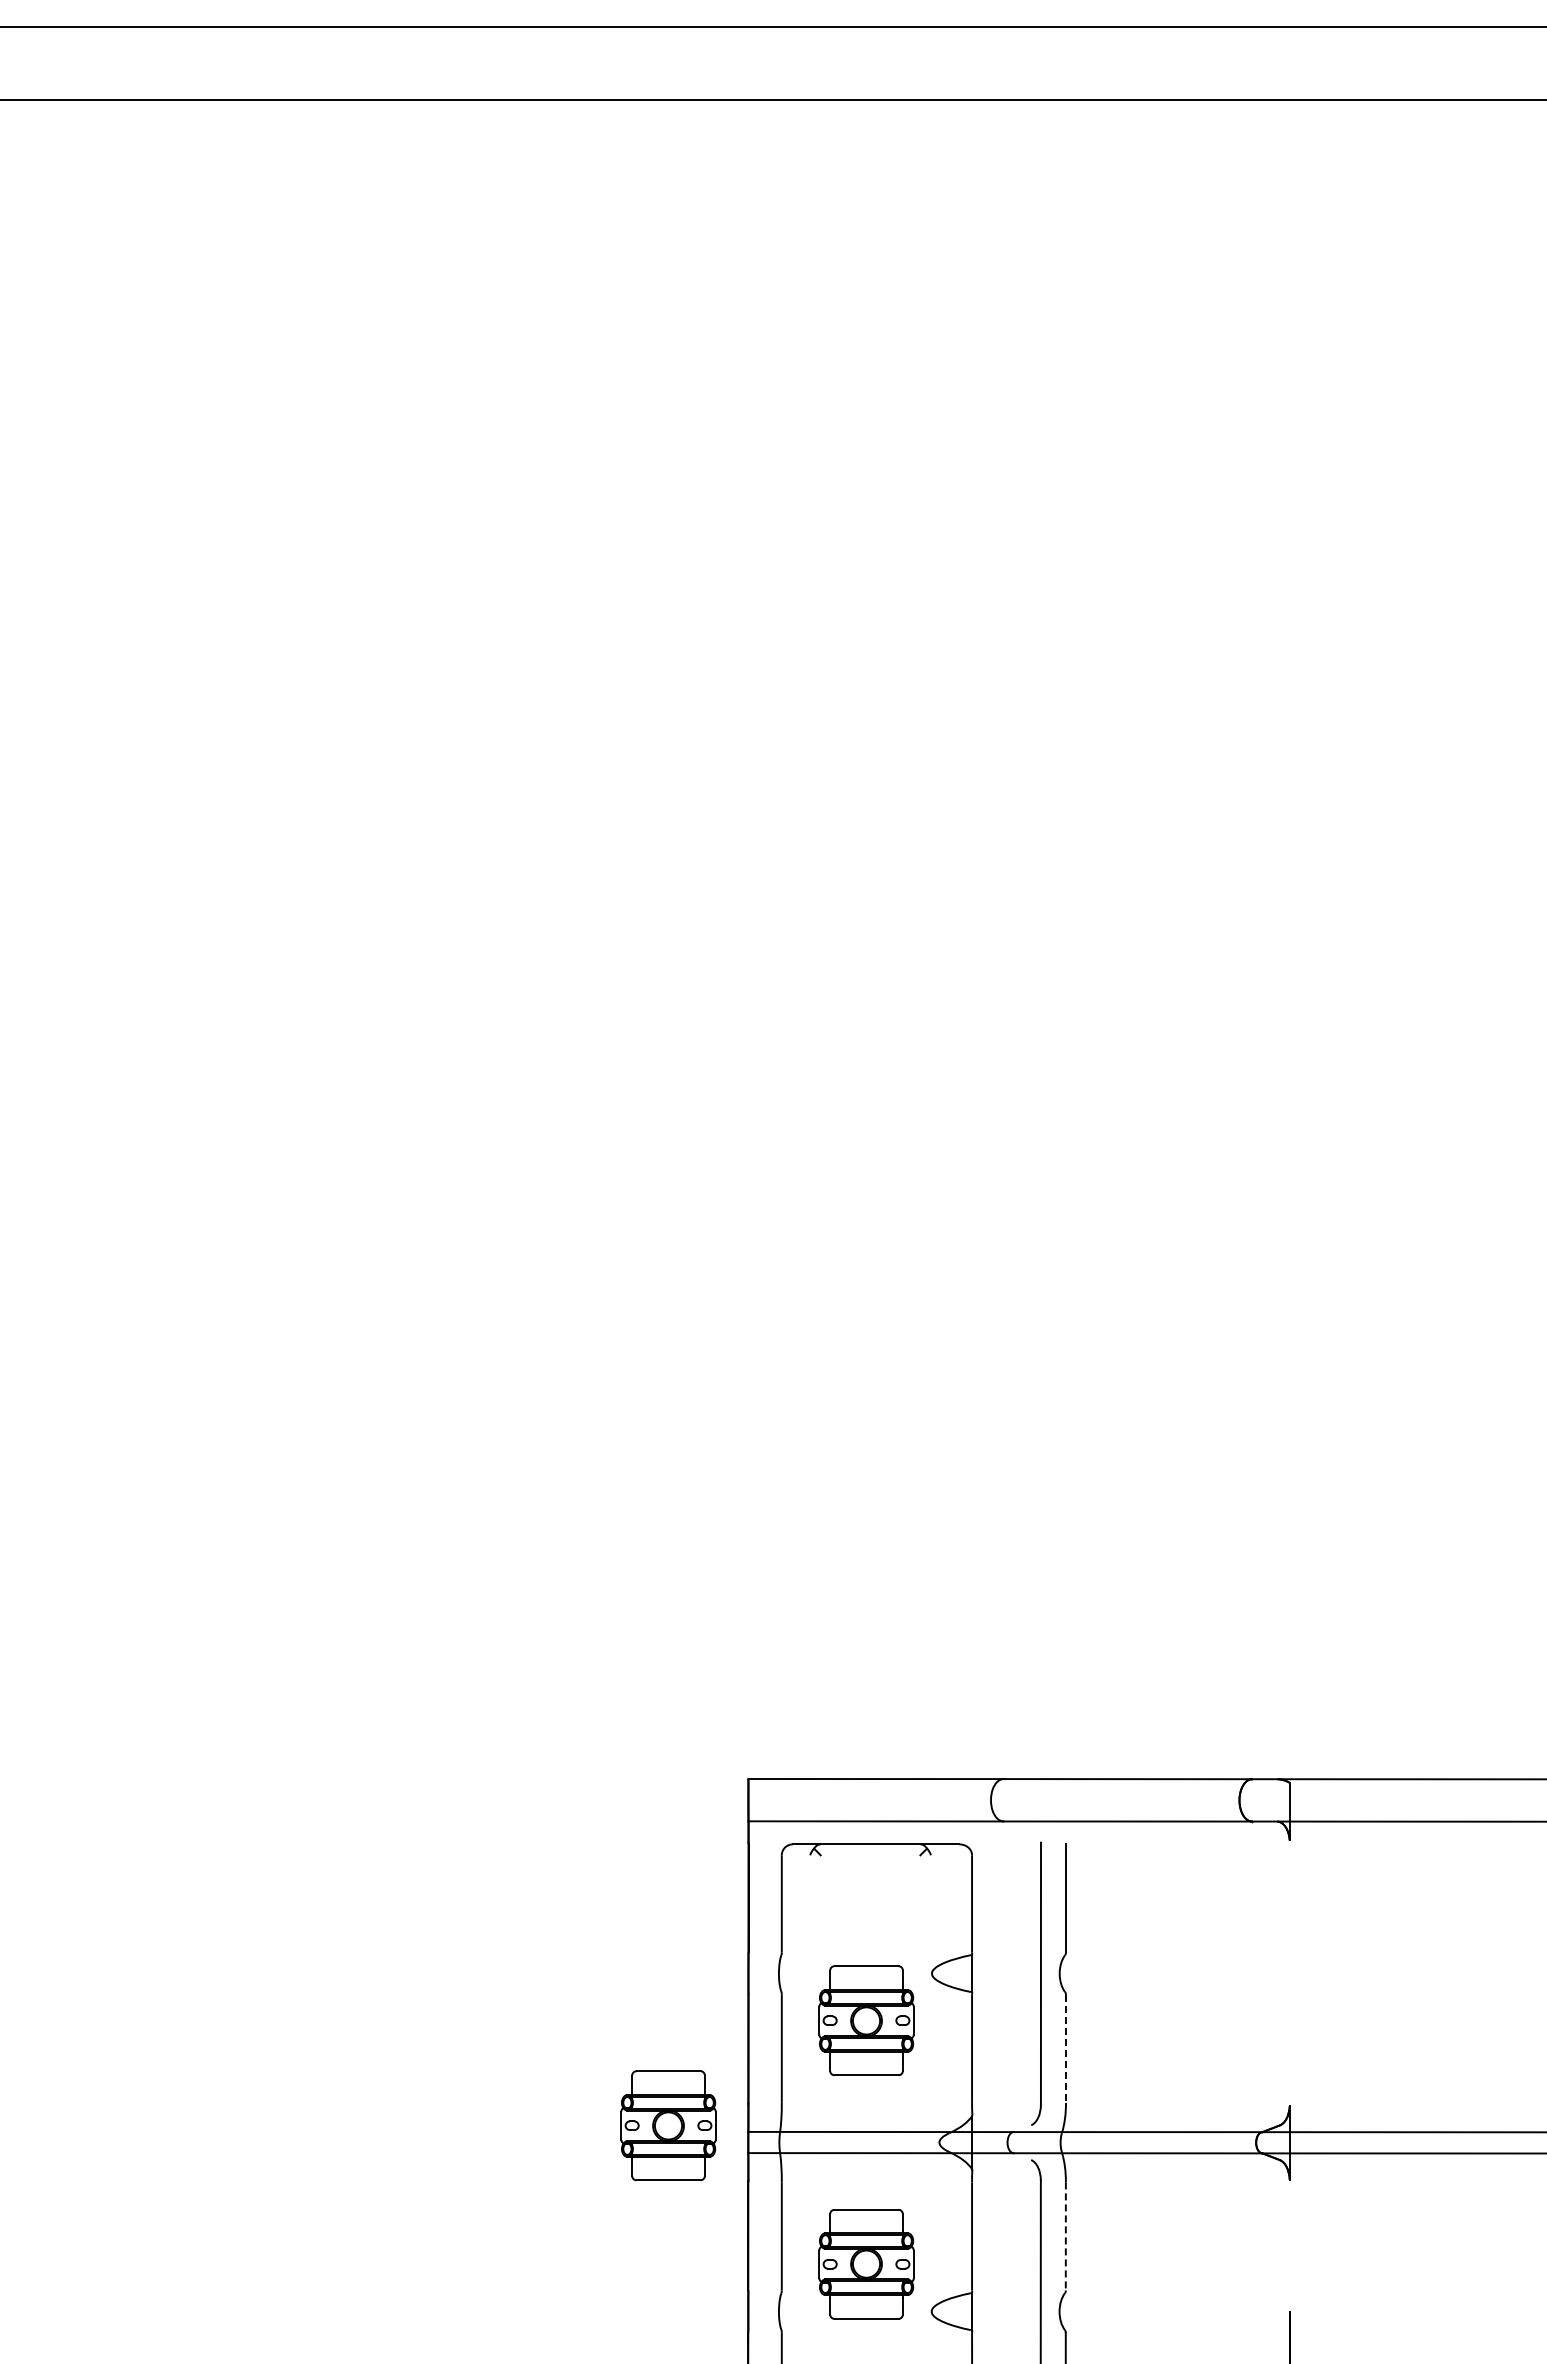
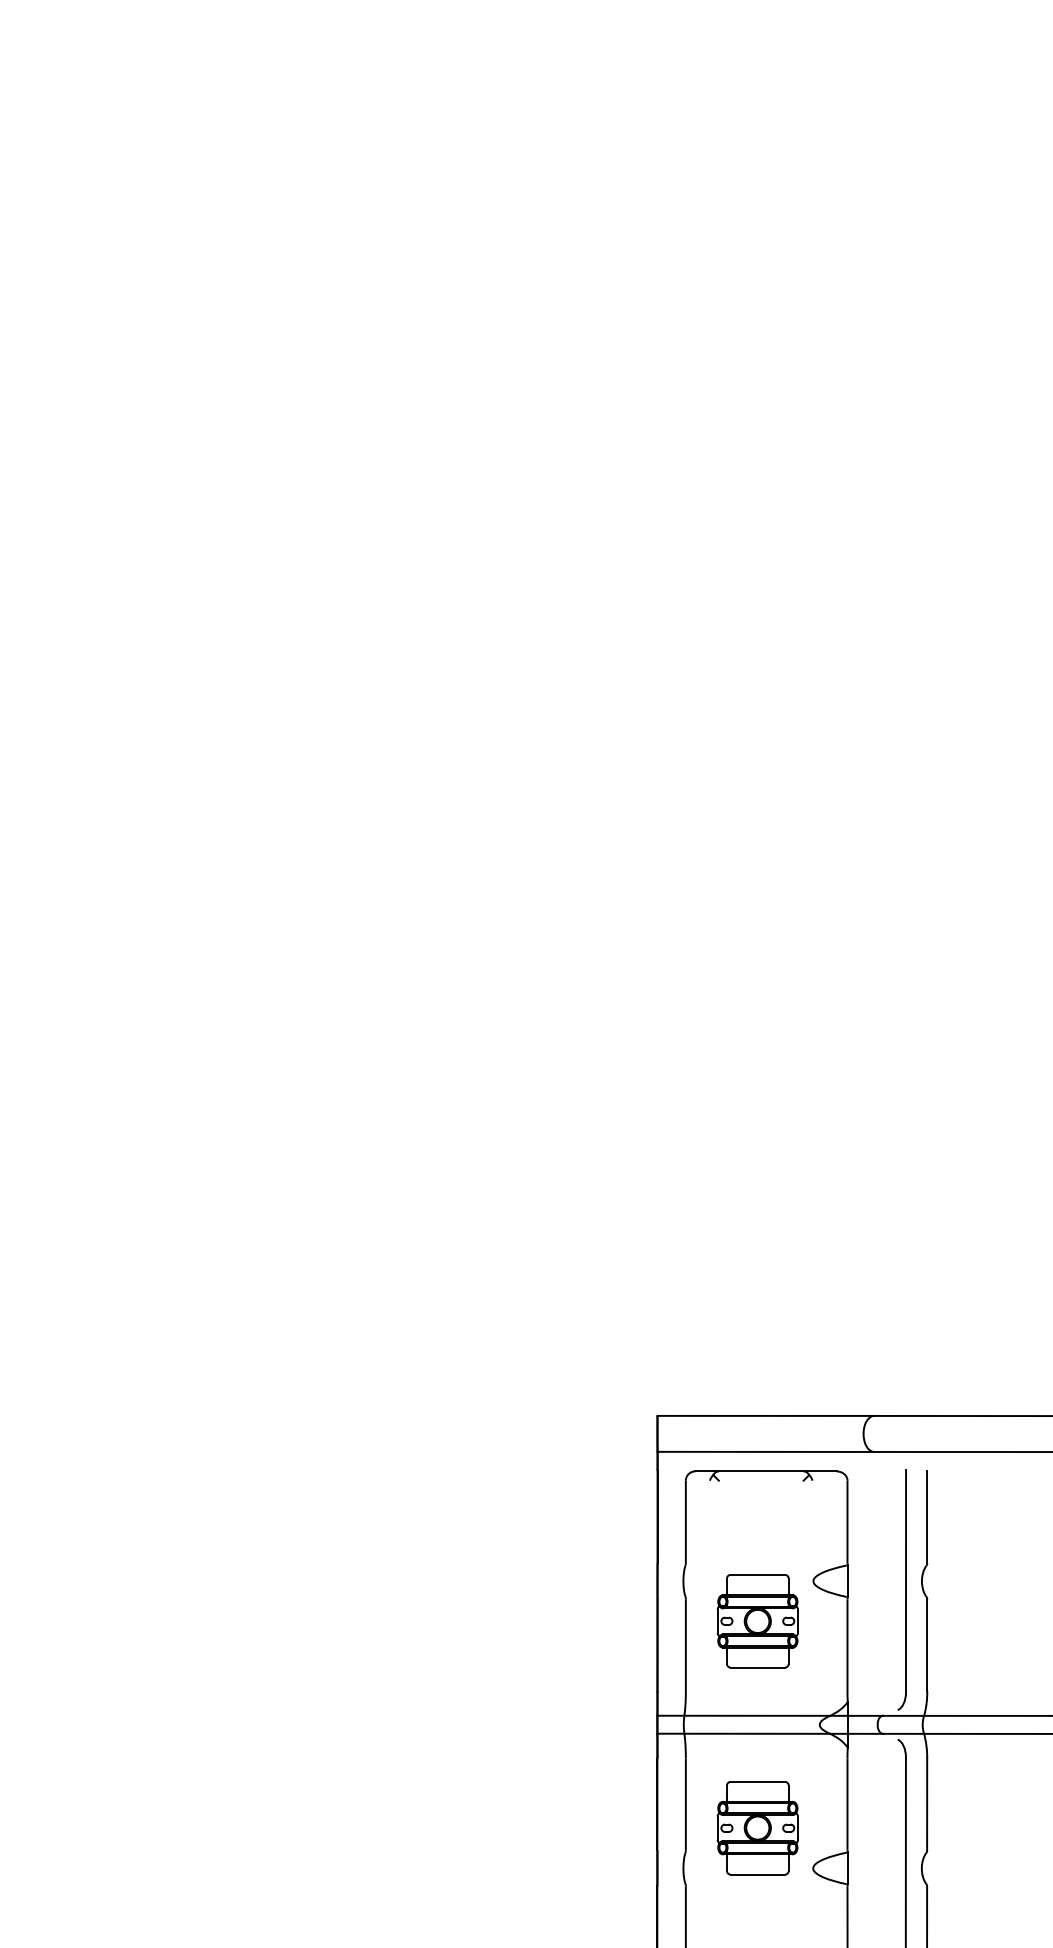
line: (1065, 2049) -> (926, 1645), dashed -> solid
part: (668, 2125) -> (589, 1710), removed
line: (1065, 2236) -> (926, 1804), dashed -> solid

